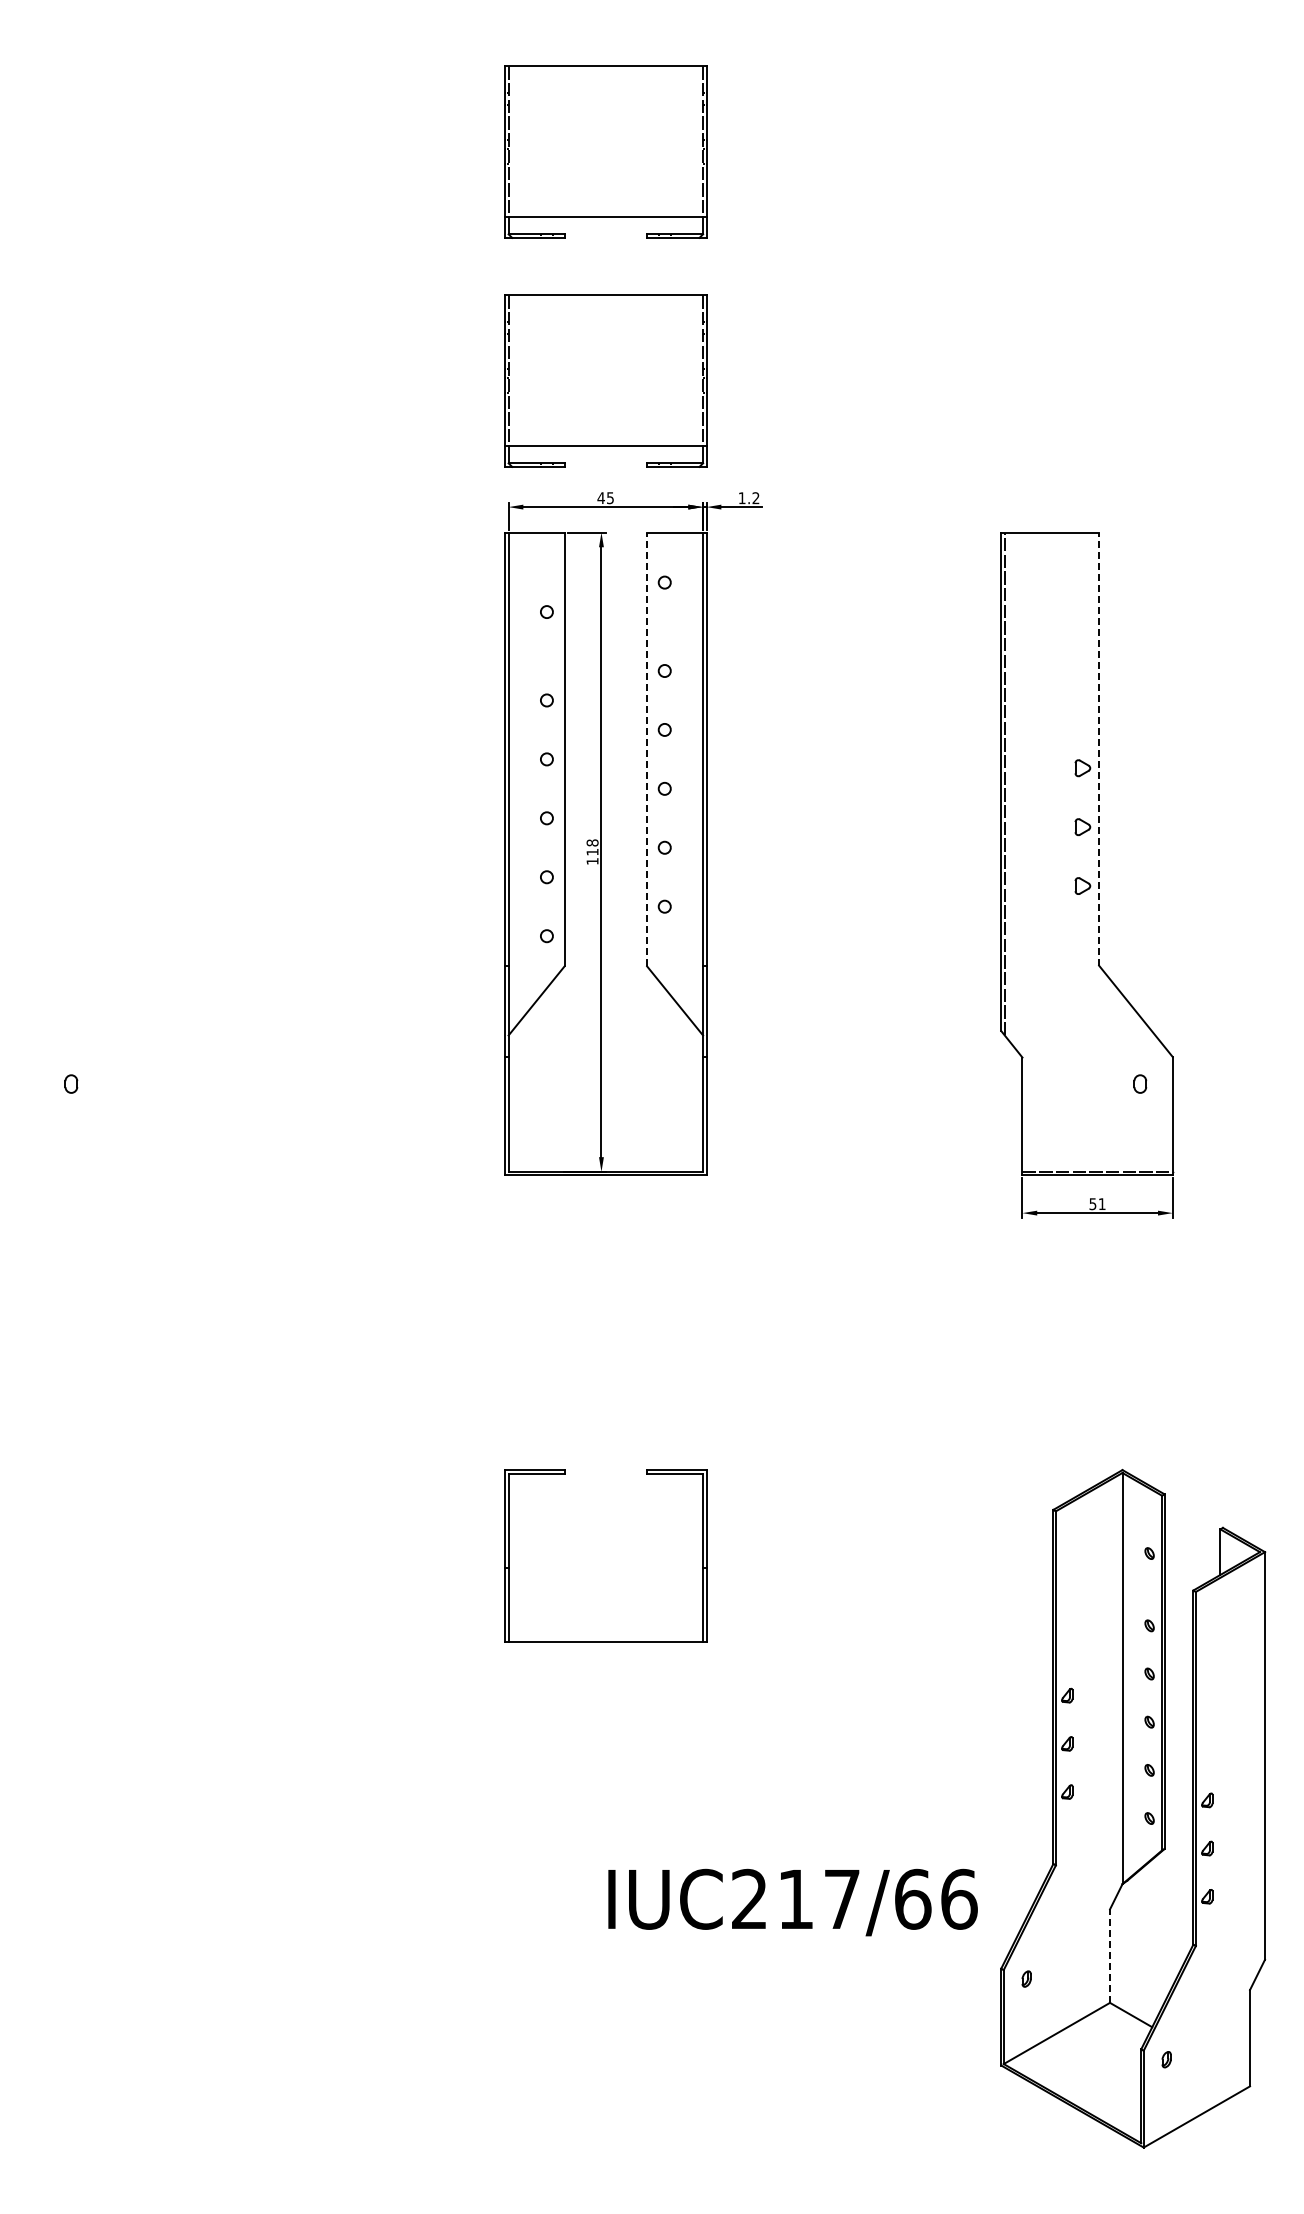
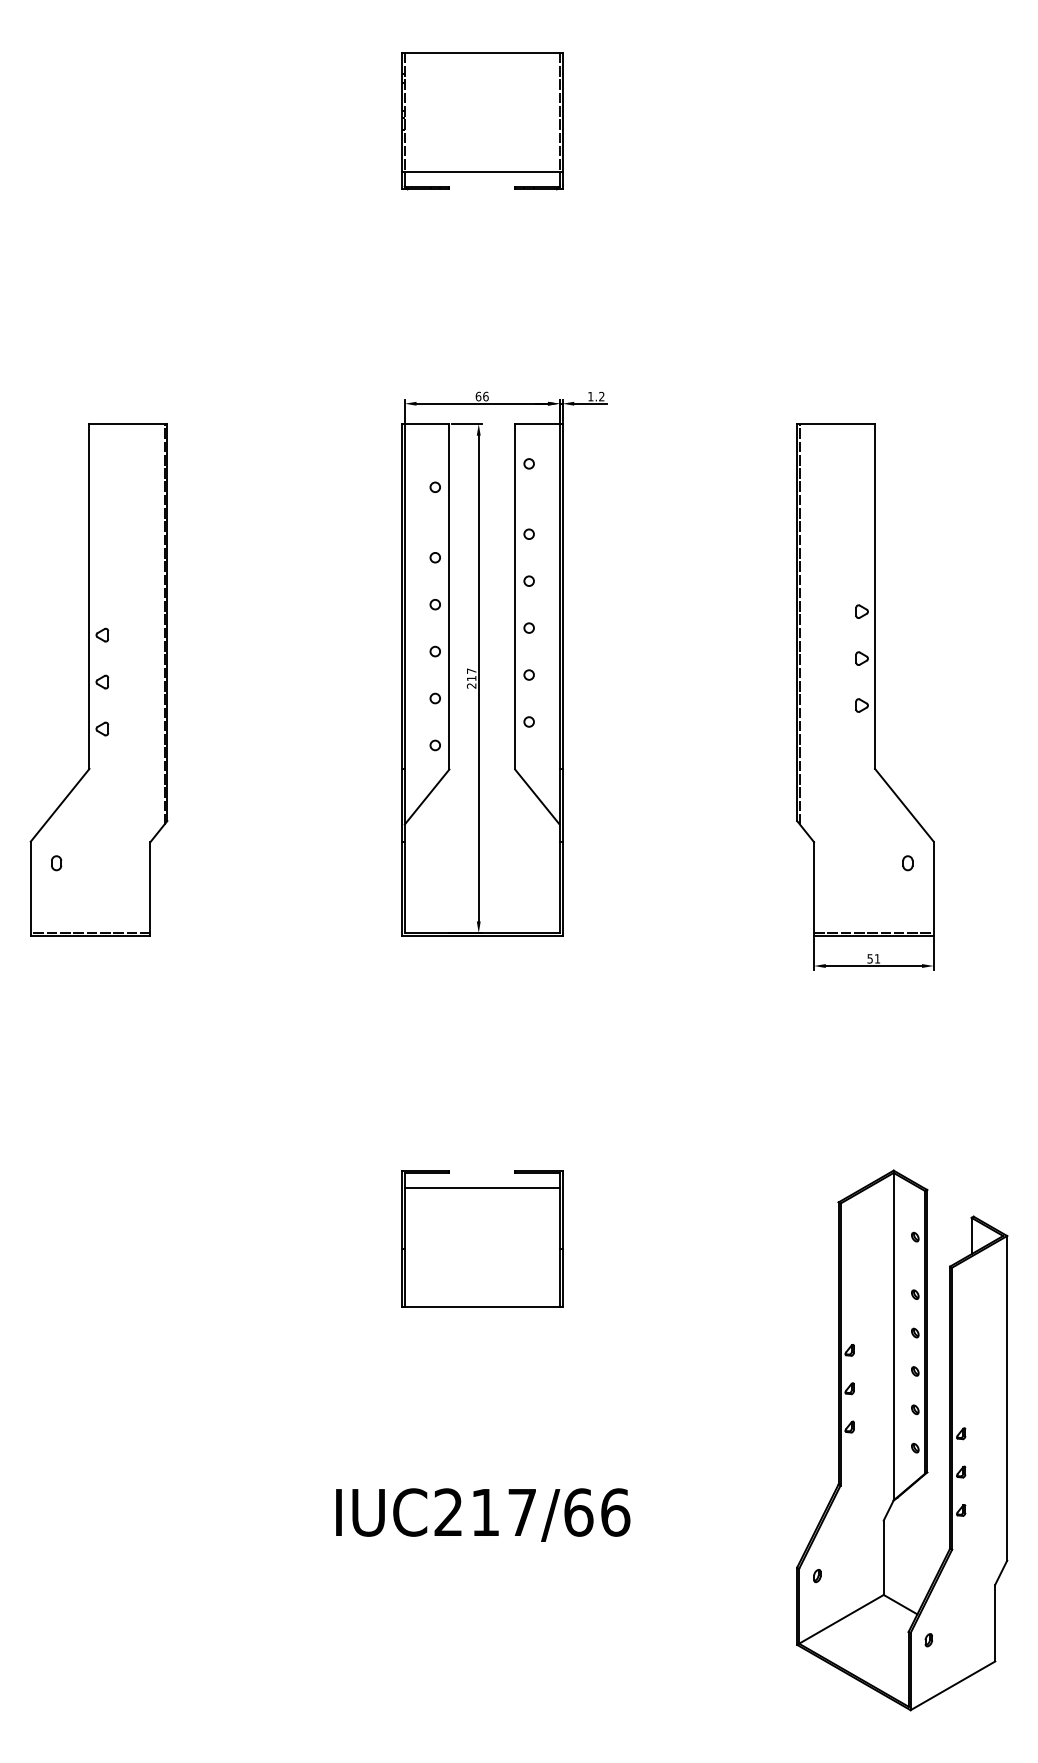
part: (605, 380) -> (481, 302), removed
text: (605, 498) -> (481, 396), 45 -> 66
line: (647, 749) -> (515, 596), dashed -> solid
line: (1099, 749) -> (875, 596), dashed -> solid
text: (592, 851) -> (471, 678), 118 -> 217
part: (124, 853) -> (98, 679), added
line: (605, 1491) -> (481, 1187), added
text: (792, 1902) -> (482, 1515), moved
line: (1110, 1956) -> (884, 1558), dashed -> solid

